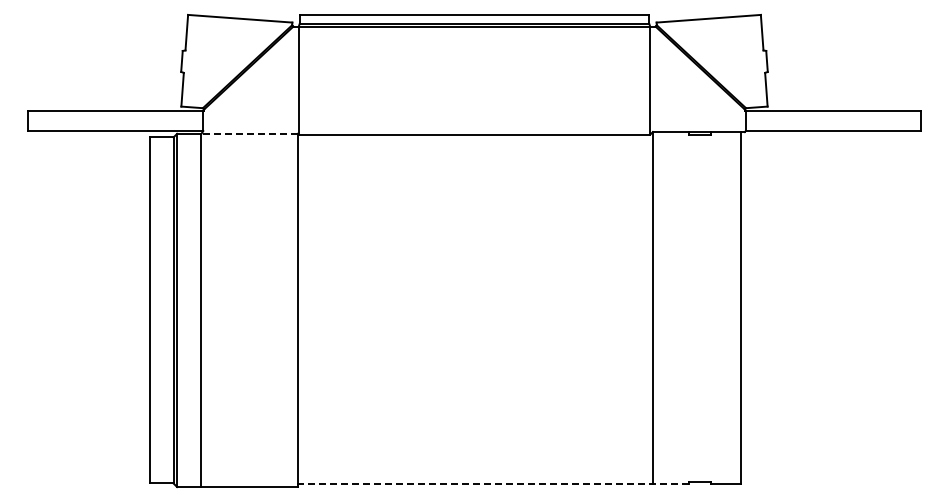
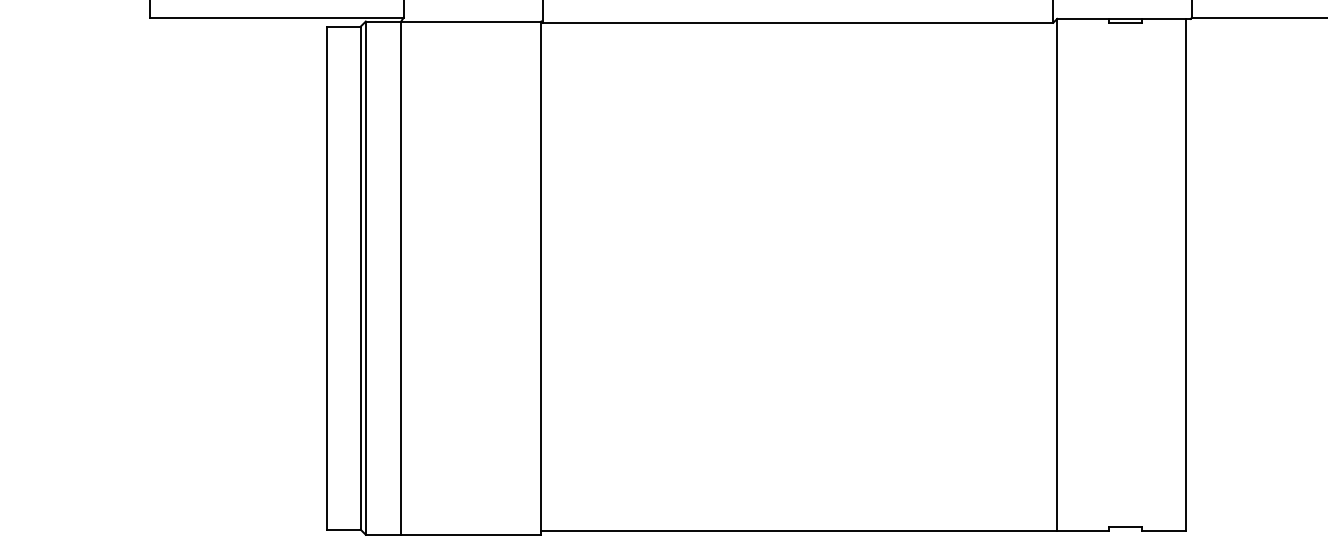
line: (249, 133) -> (470, 21), dashed -> solid
line: (492, 484) -> (824, 531), dashed -> solid

